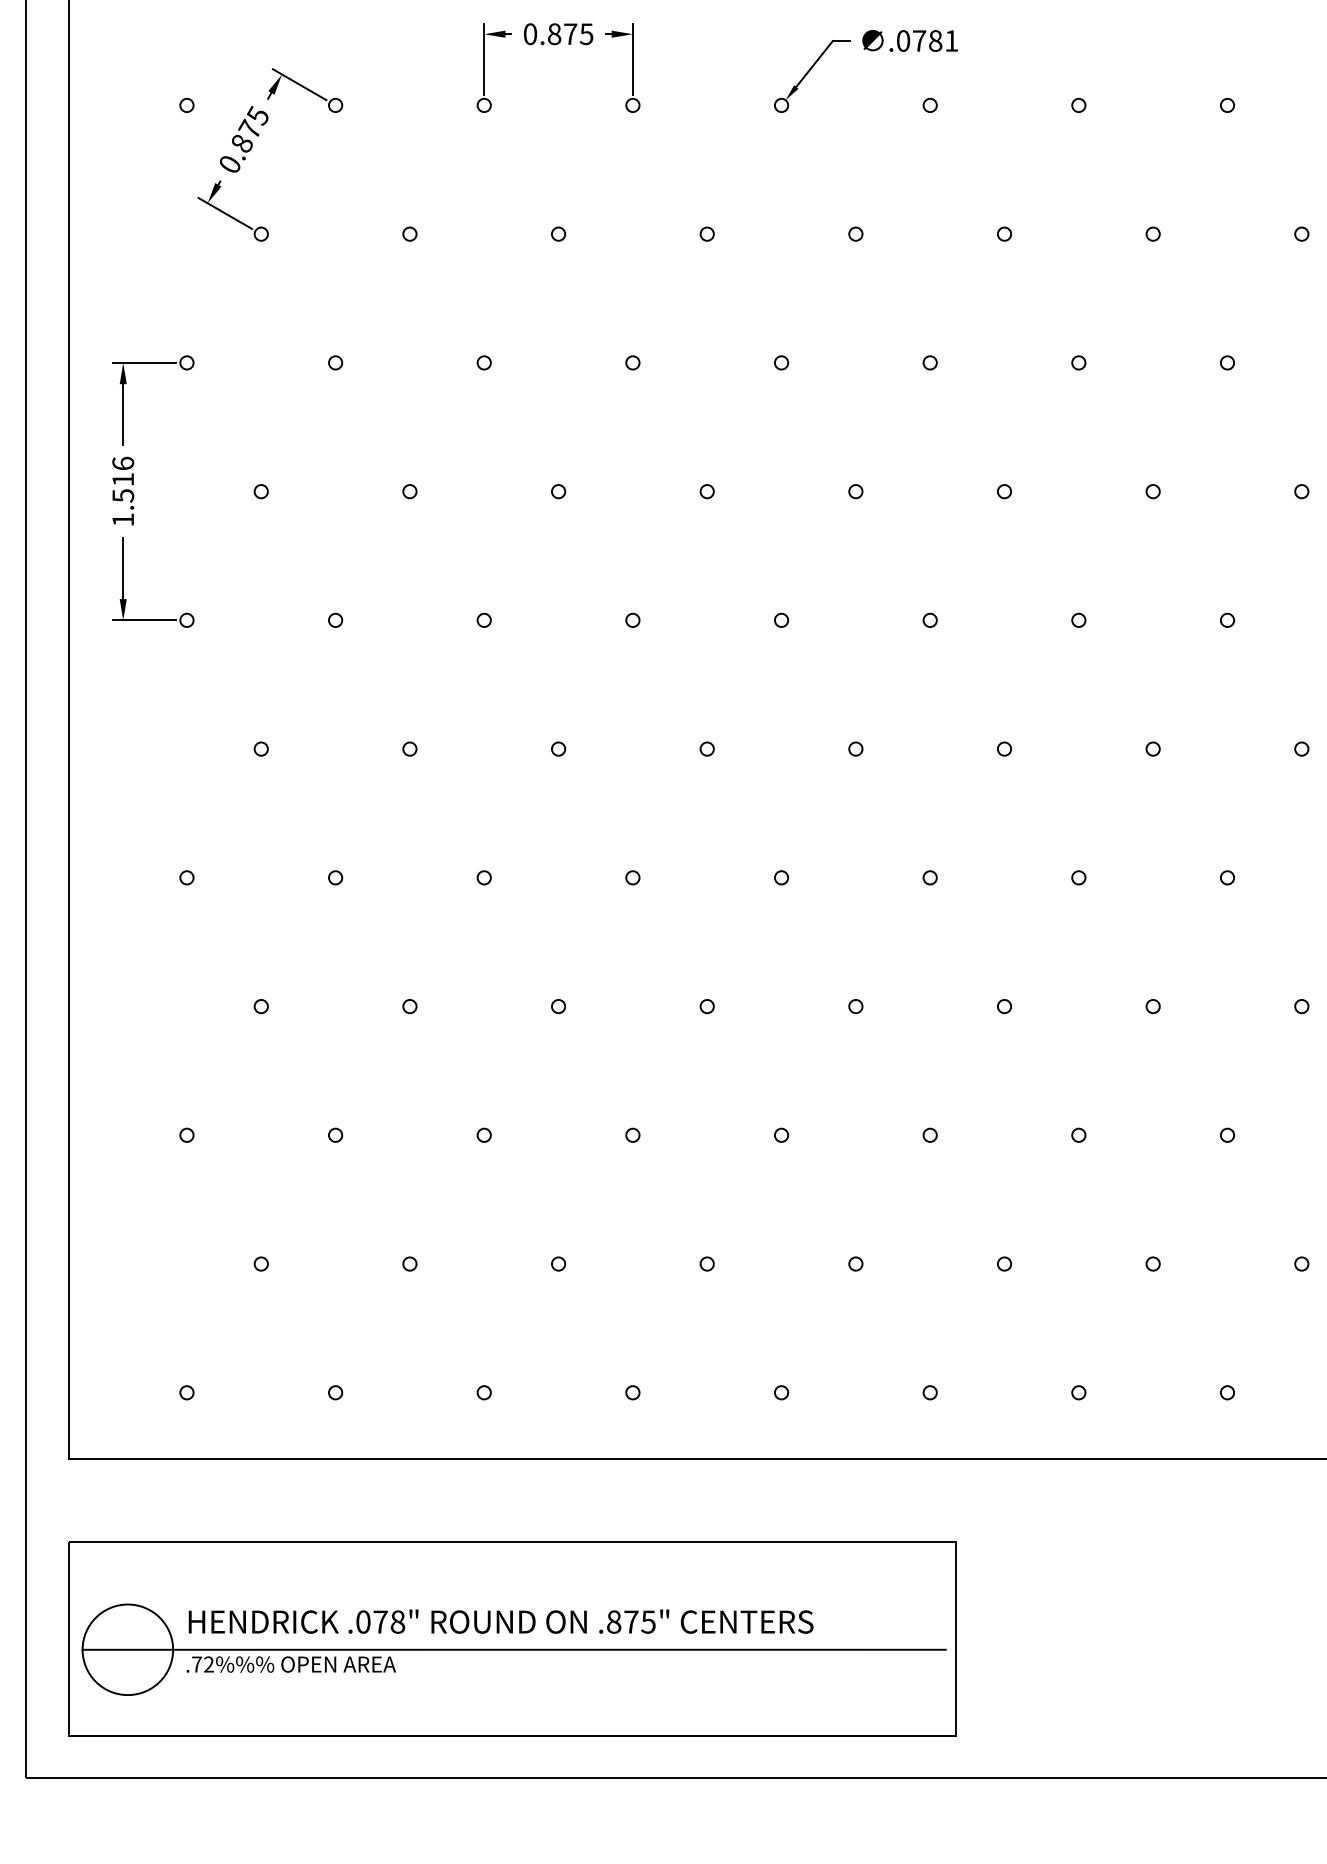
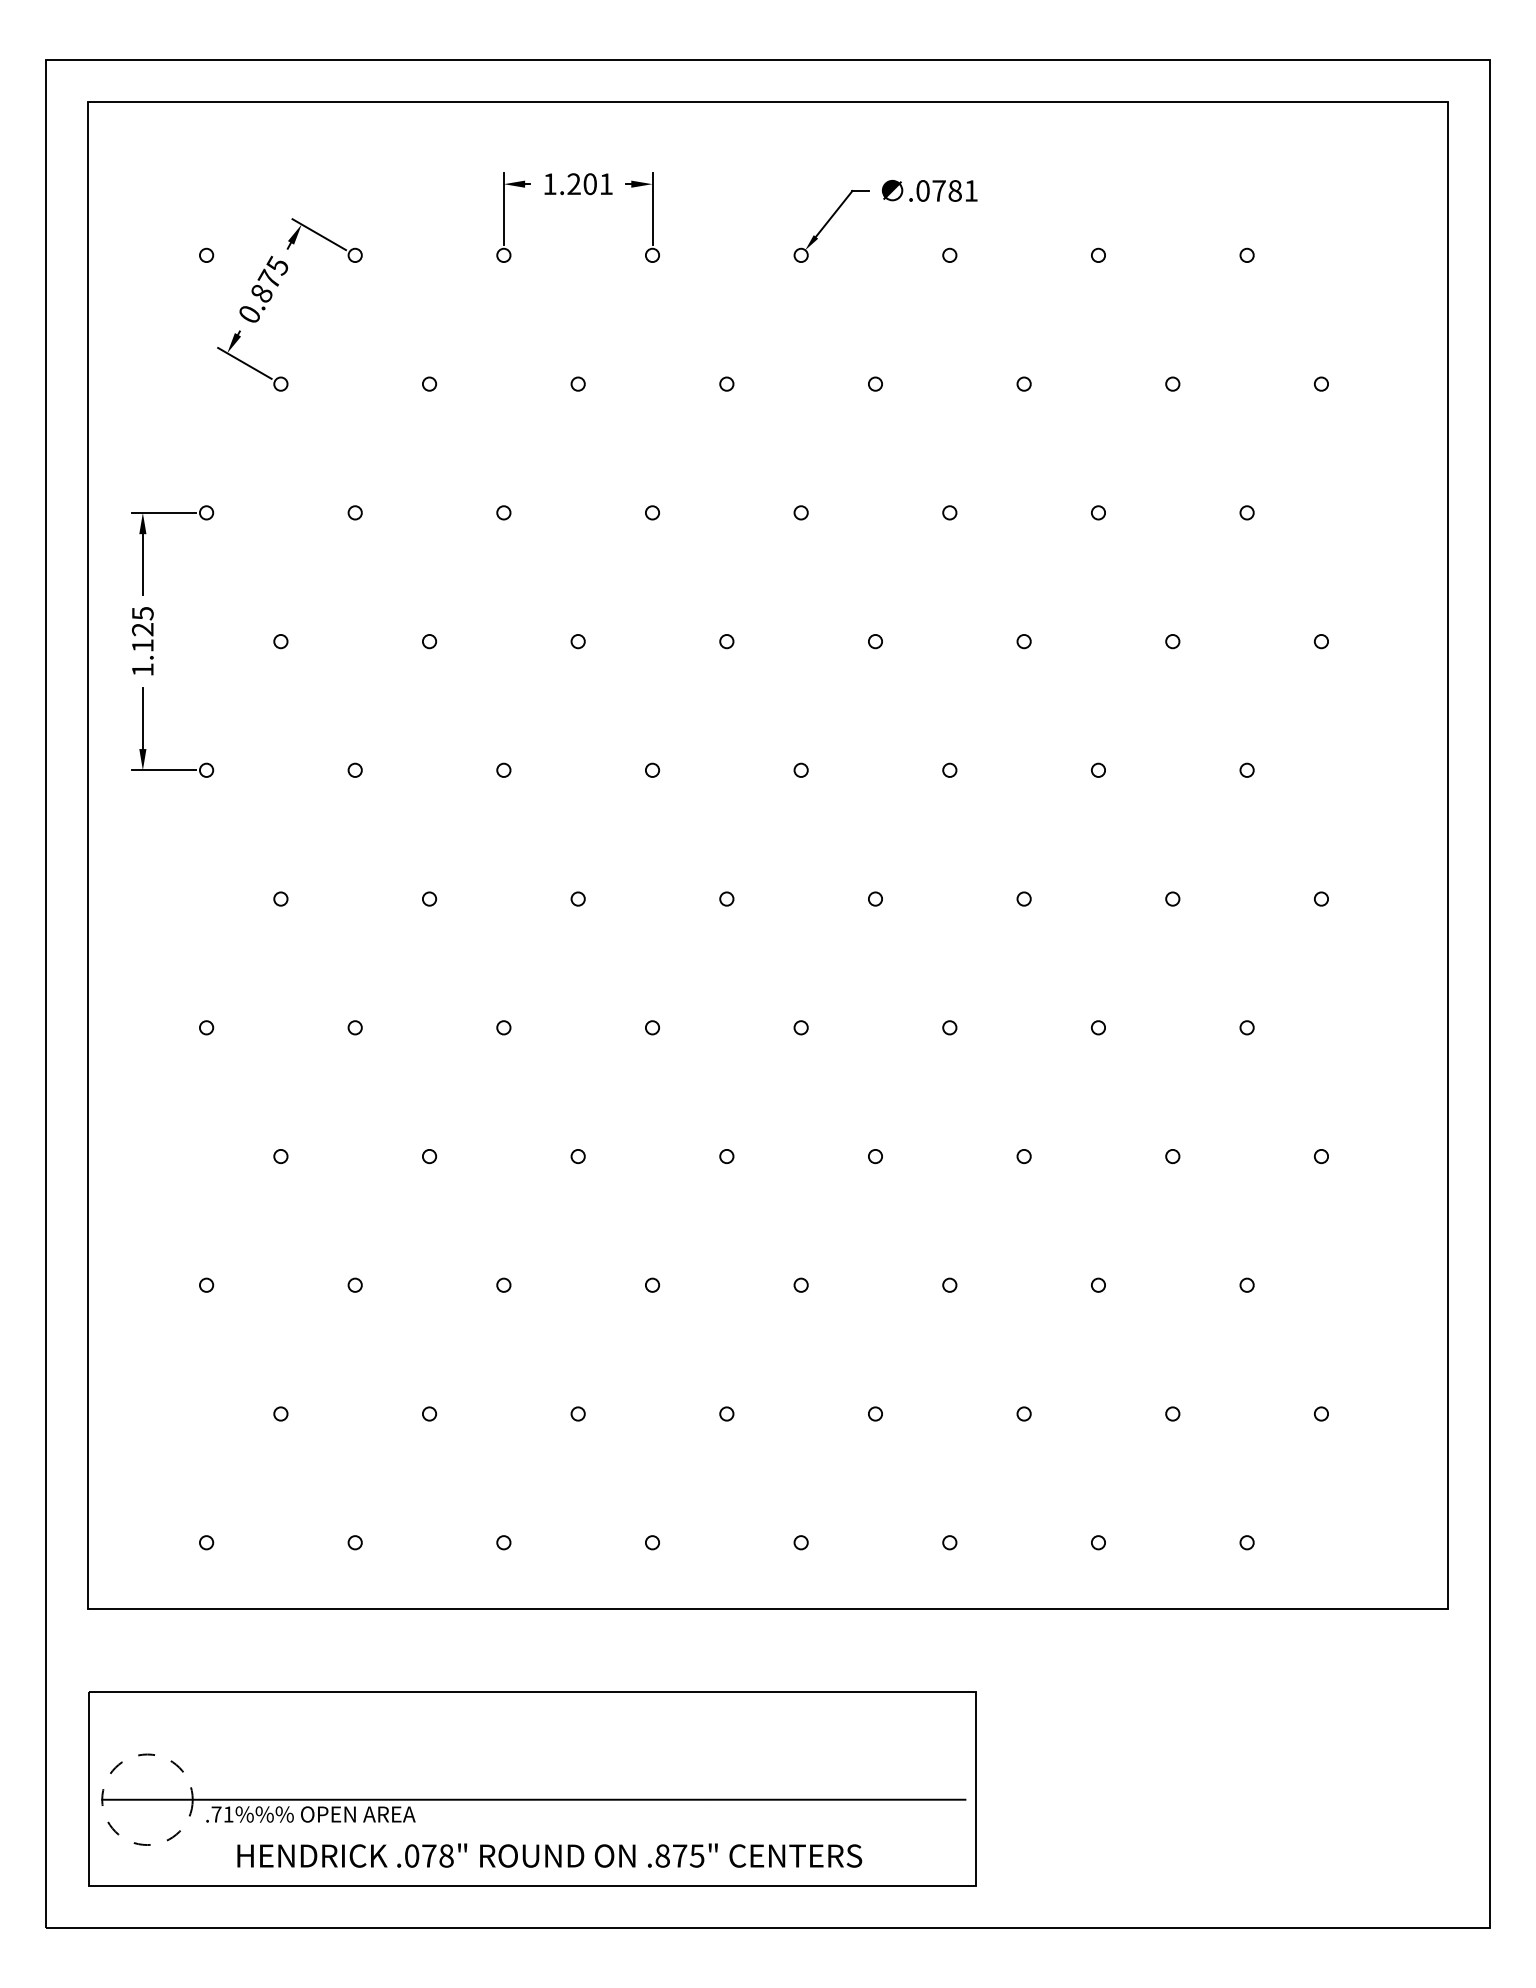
text: (557, 34) -> (577, 184), 0.875 -> 1.201
text: (122, 479) -> (142, 629), 1.516 -> 1.125
text: (500, 1621) -> (549, 1855), moved
circle: (127, 1649) -> (147, 1799), solid -> dashed
text: (208, 1664) -> (228, 1814), .72%%% -> .71%%%

